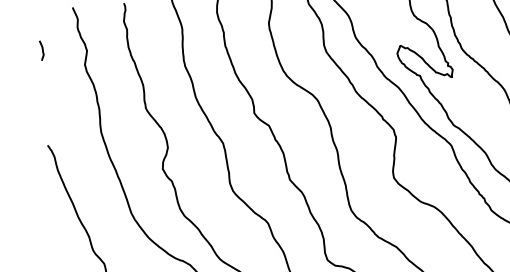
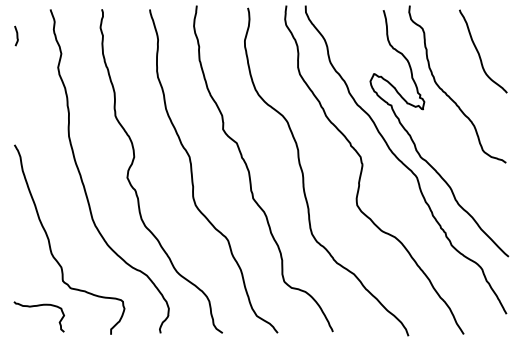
curve: (41, 50) -> (16, 35), moved

